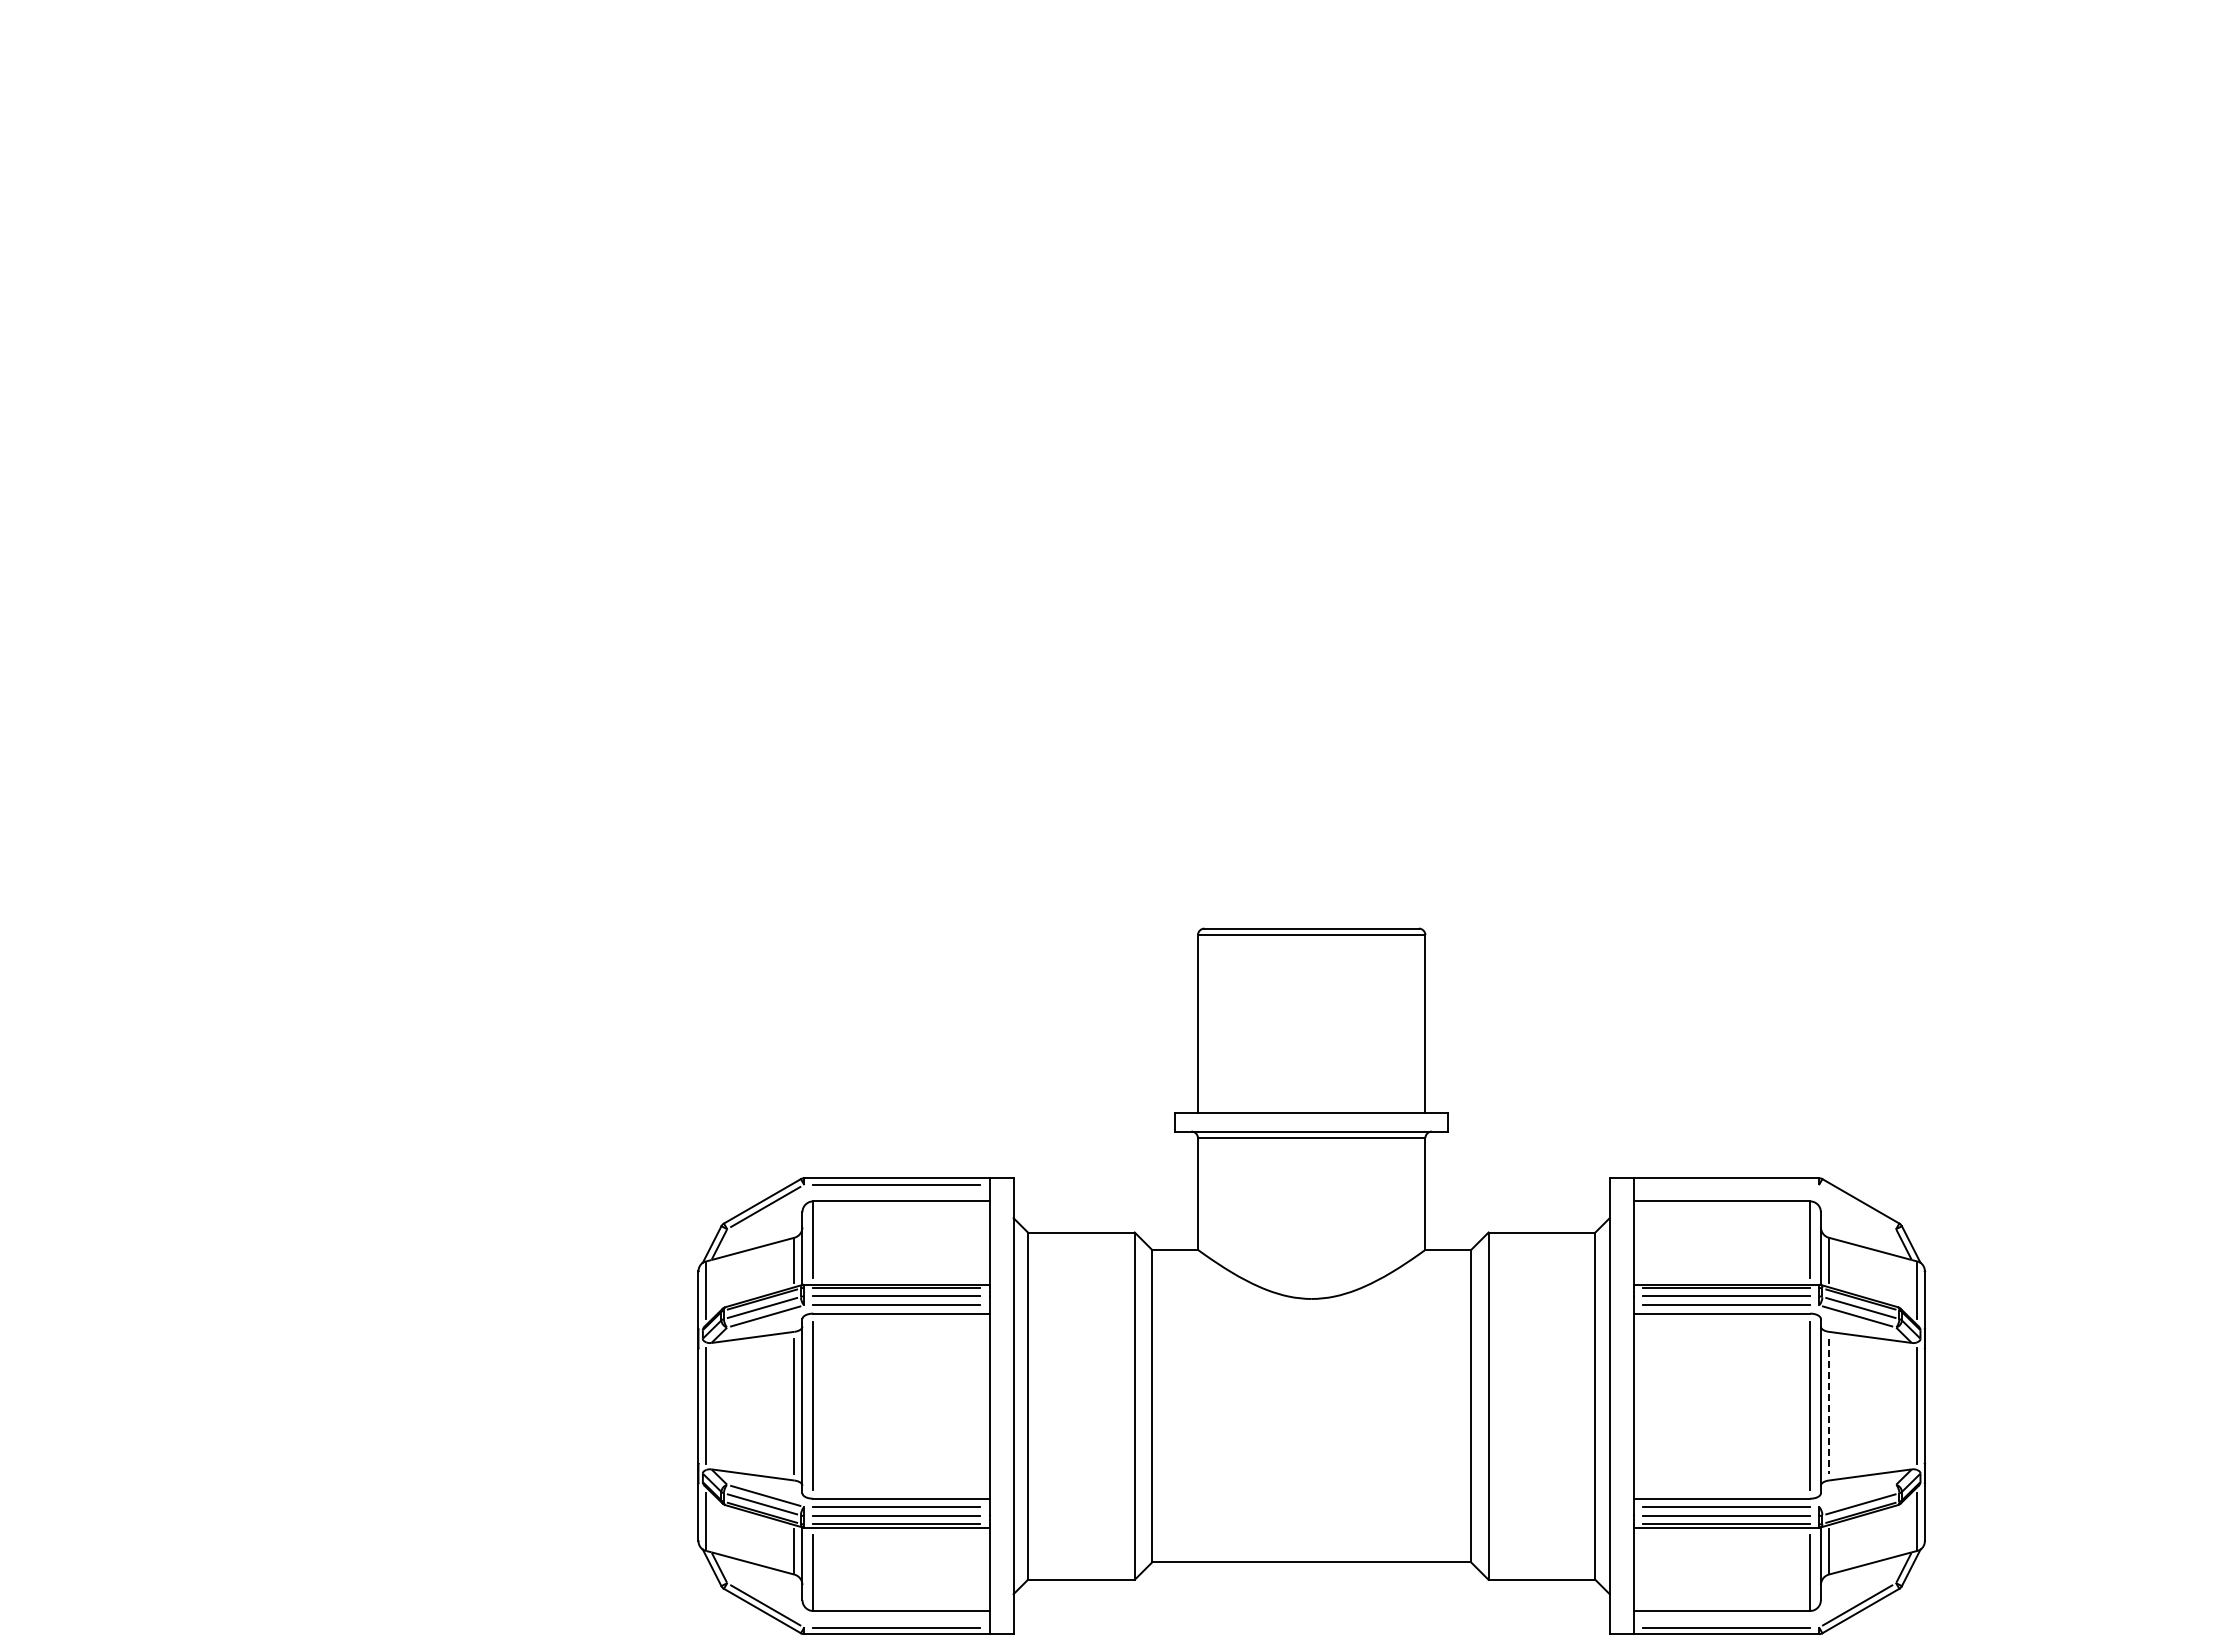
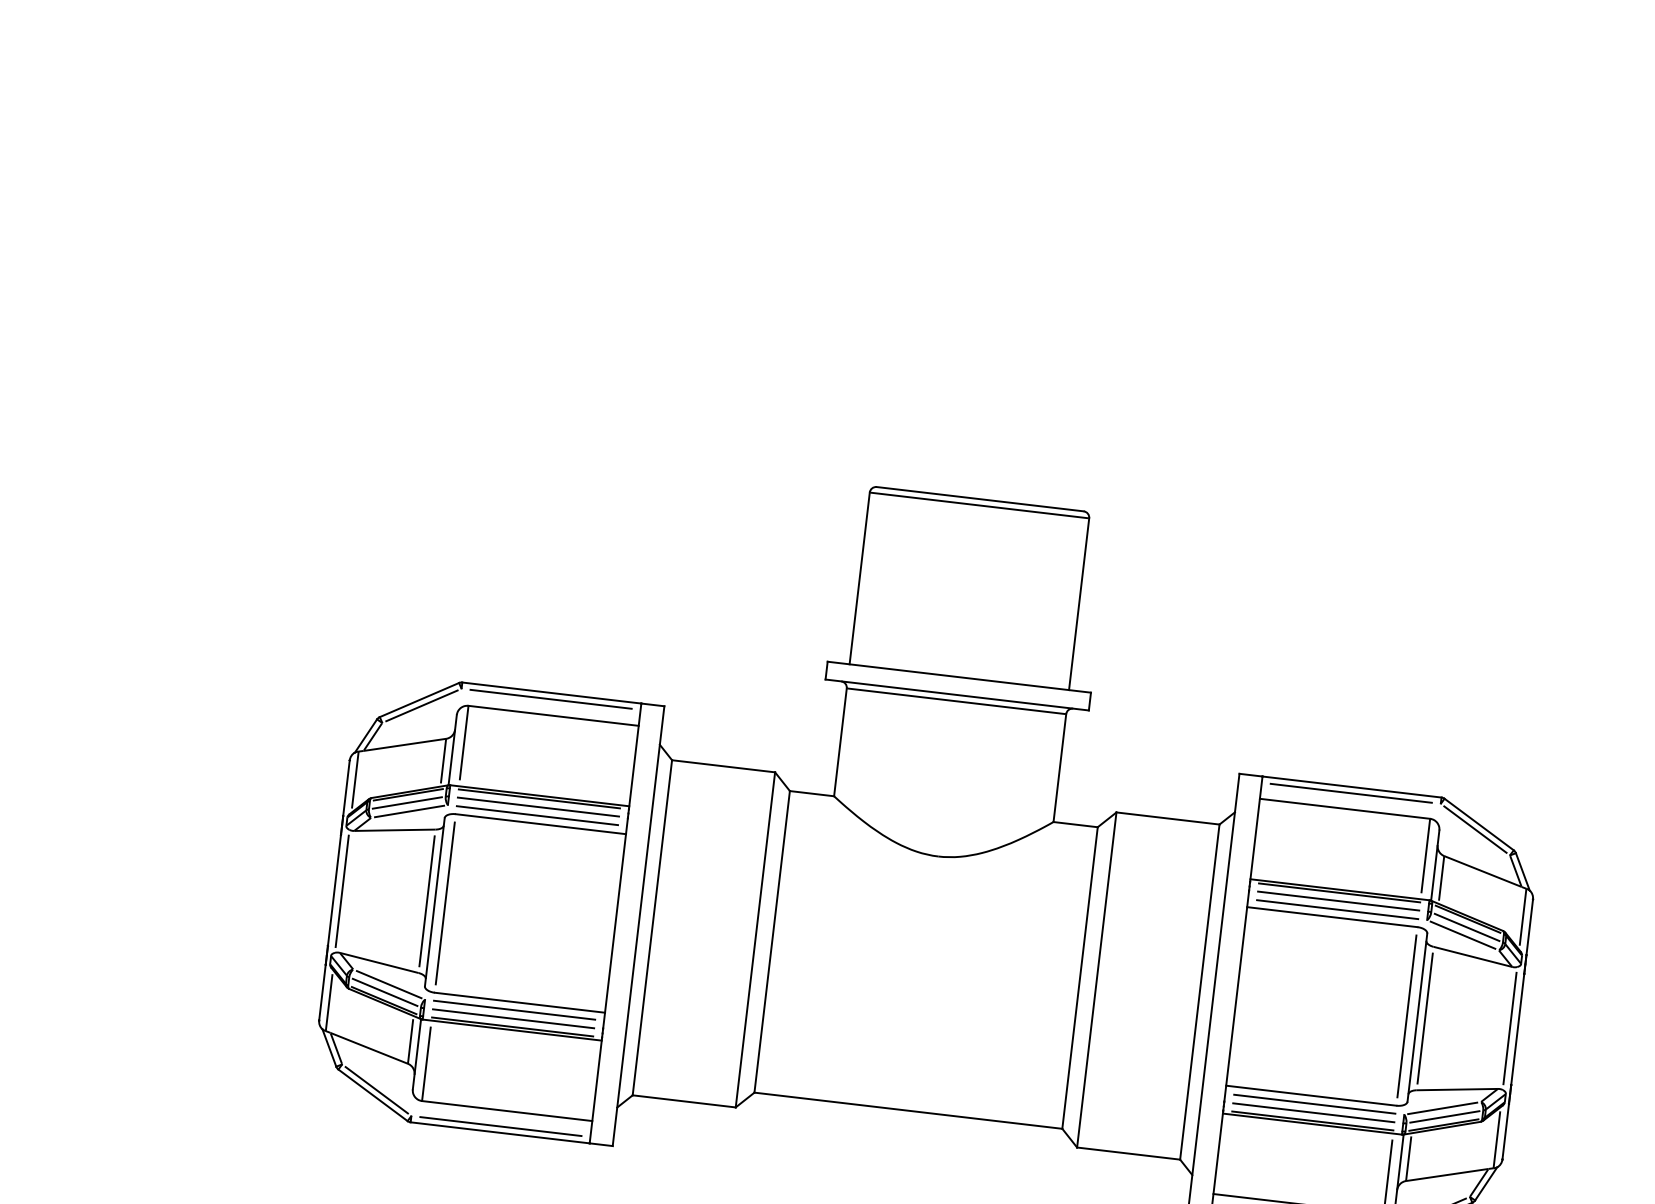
line: (1725, 1184) -> (1350, 792), added
line: (1857, 1206) -> (1475, 829), added
line: (1828, 1406) -> (1424, 1018), dashed -> solid
line: (1857, 1495) -> (1442, 1107), added

